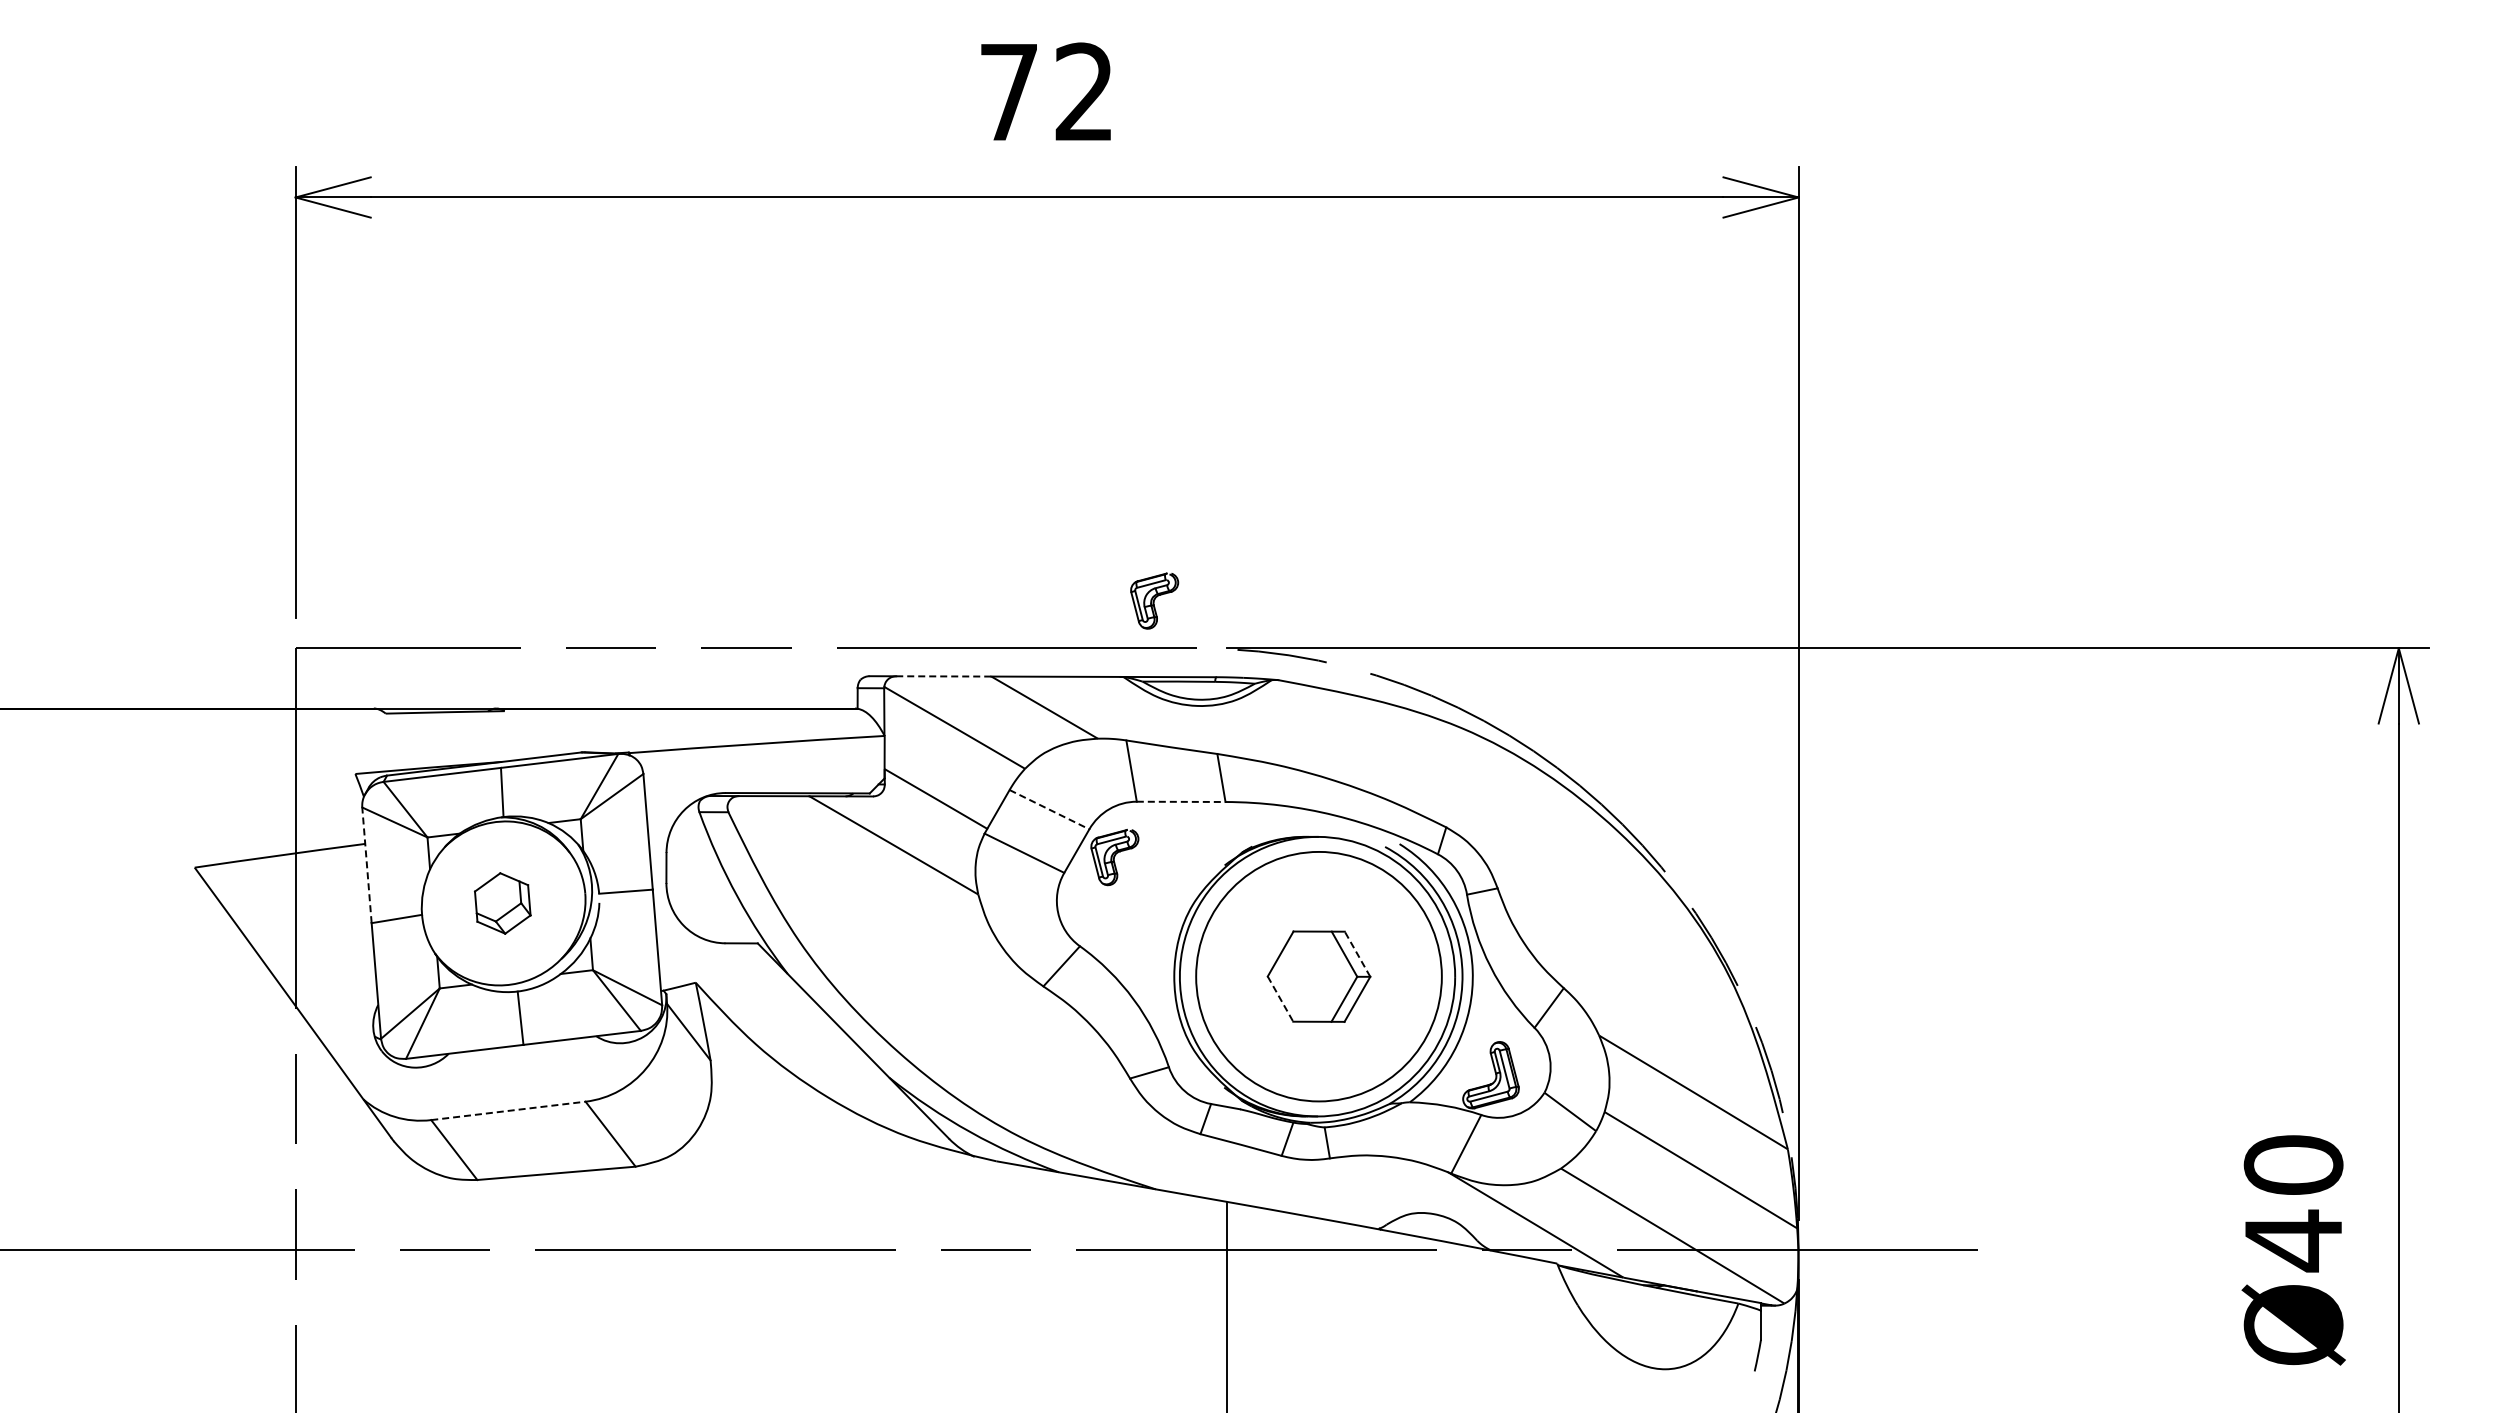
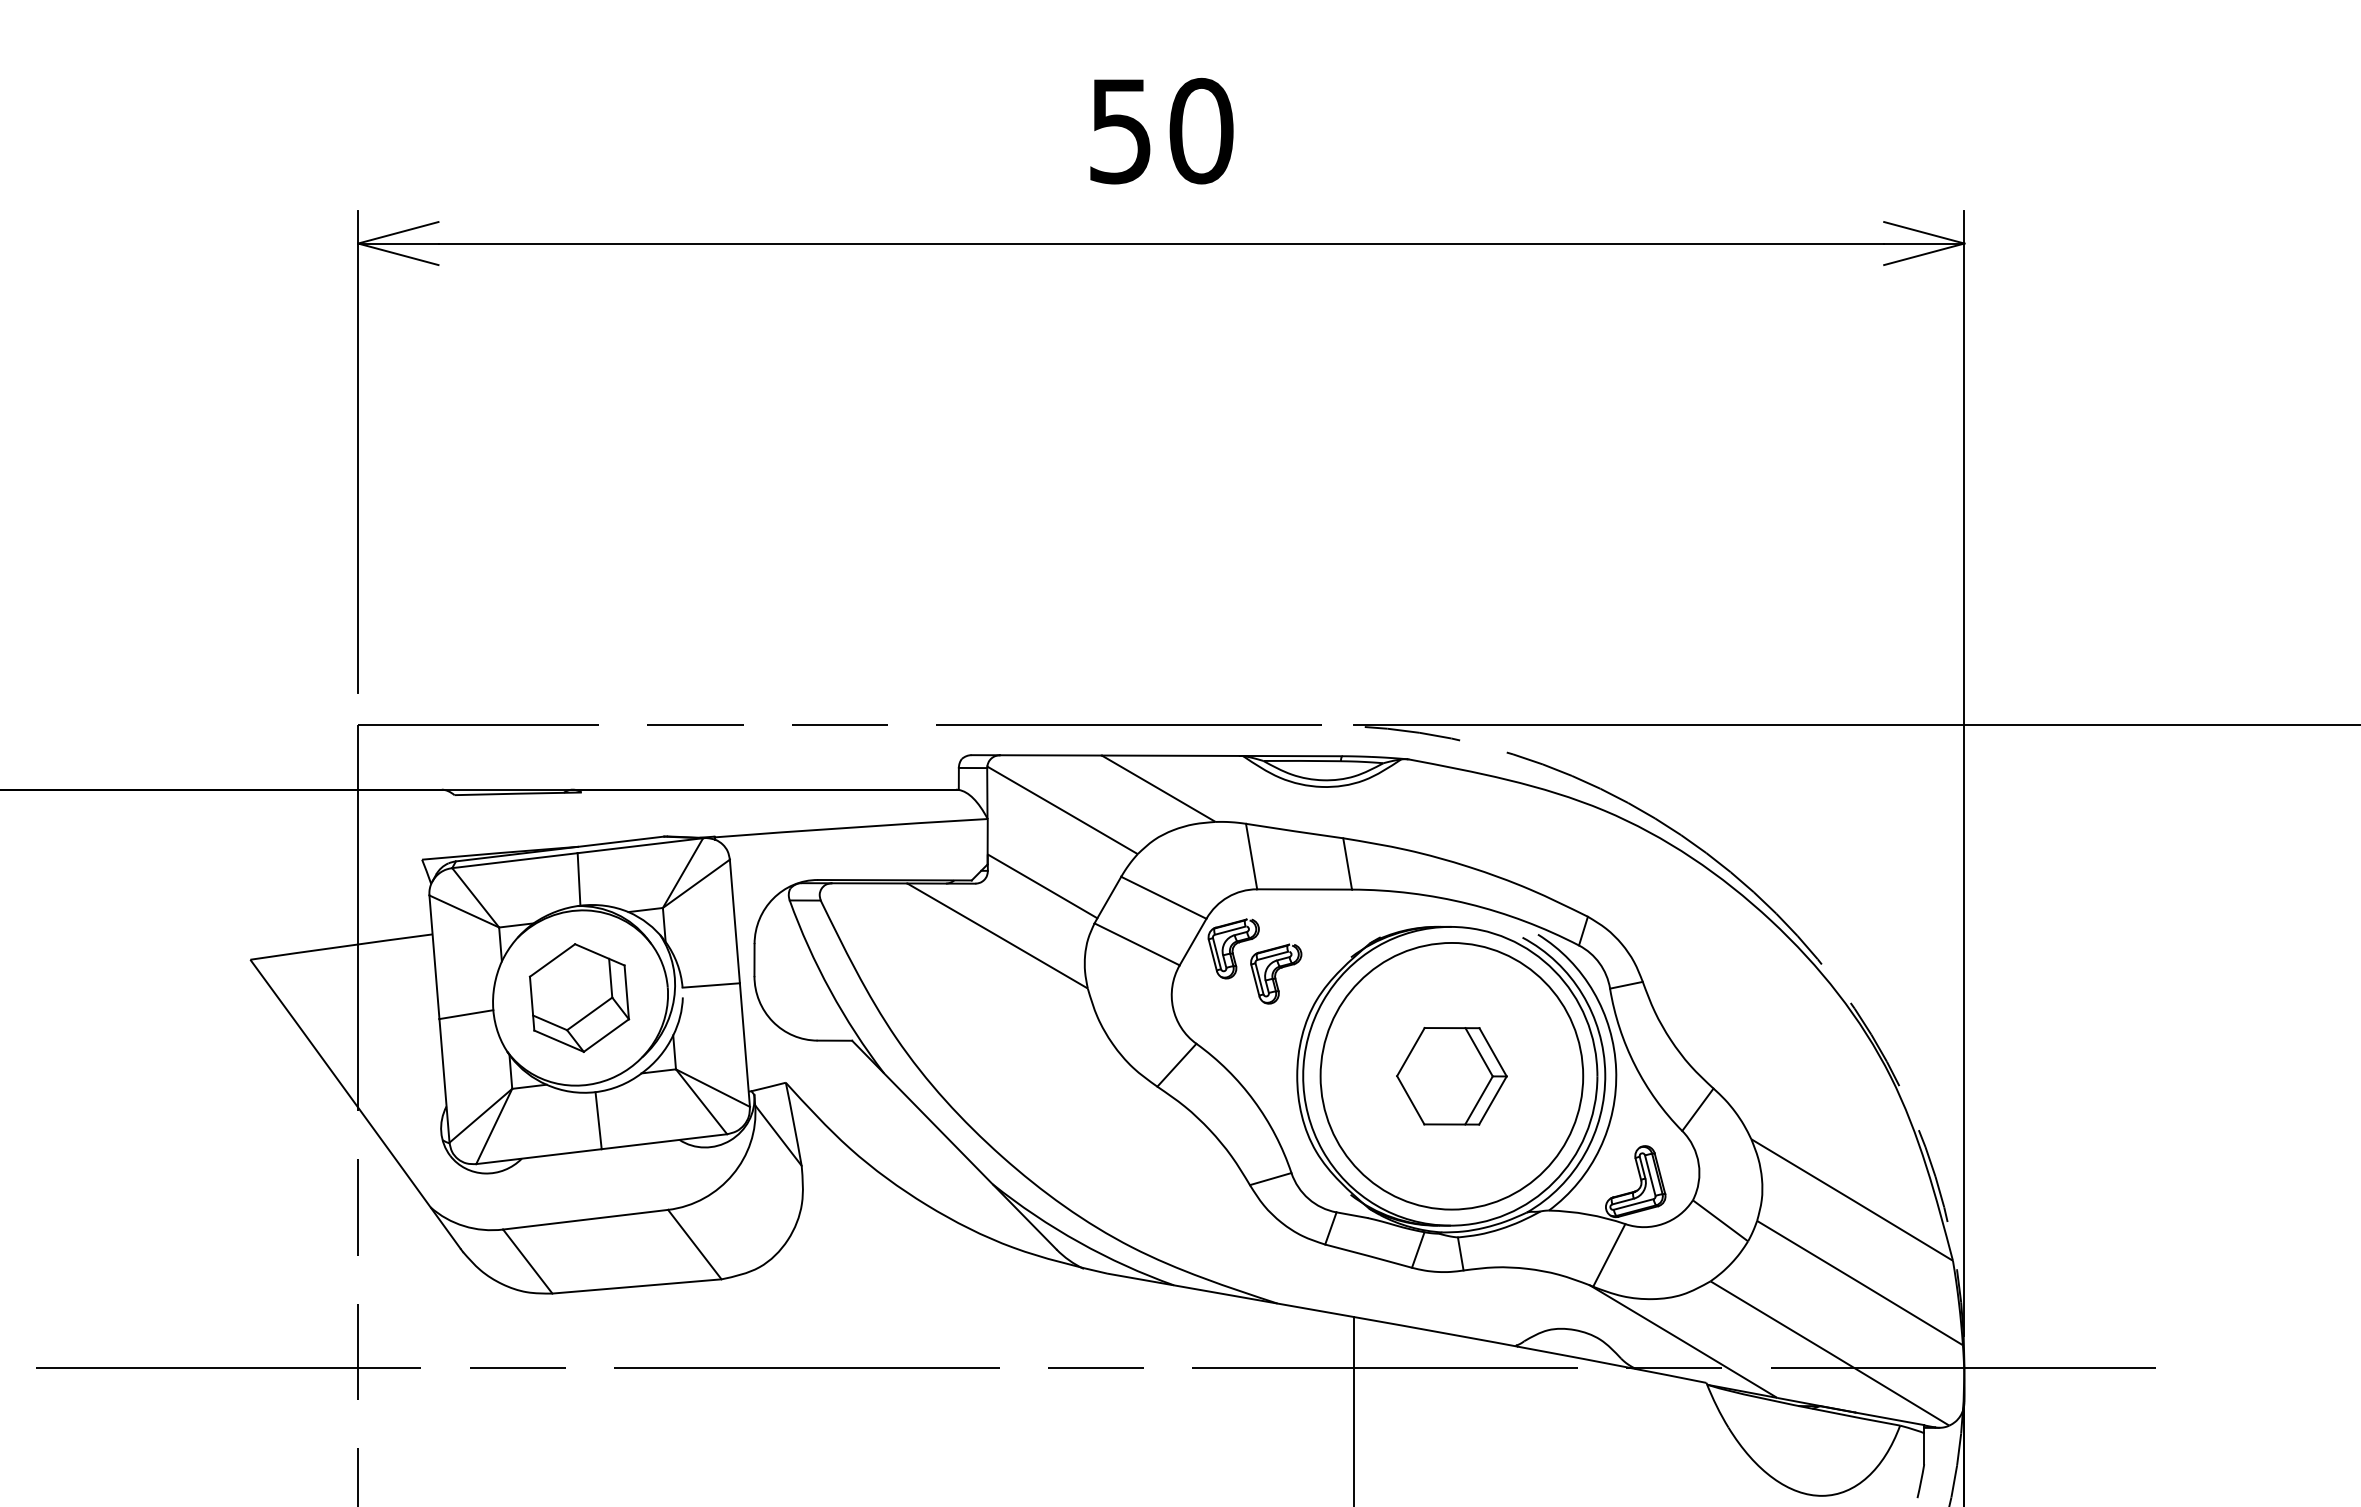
text: (1047, 92) -> (1161, 131), 72 -> 50
part: (1154, 600) -> (1276, 973), moved
line: (943, 676) -> (1050, 755), dashed -> solid
line: (1181, 801) -> (1304, 889), dashed -> solid
line: (1049, 809) -> (1163, 897), dashed -> solid
line: (366, 864) -> (433, 956), dashed -> solid
part: (502, 903) -> (579, 998), size x1.67
line: (1357, 954) -> (1493, 1052), dashed -> solid
line: (1280, 999) -> (1410, 1100), dashed -> solid
line: (508, 1110) -> (585, 1219), dashed -> solid

